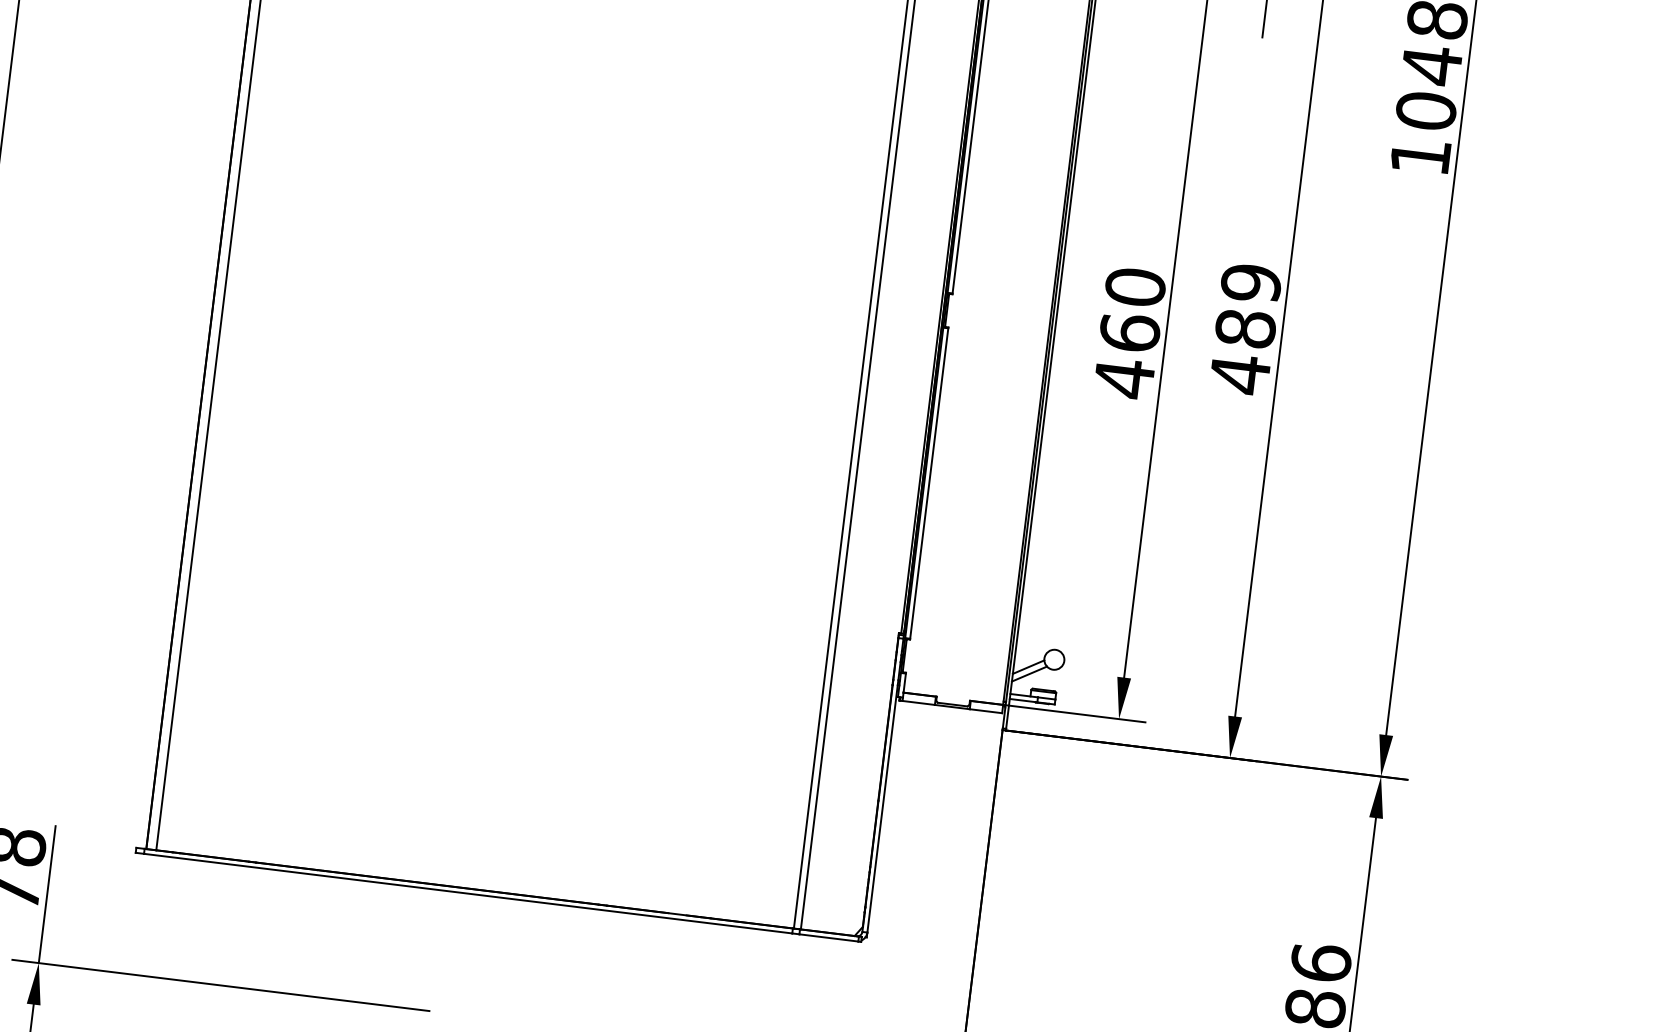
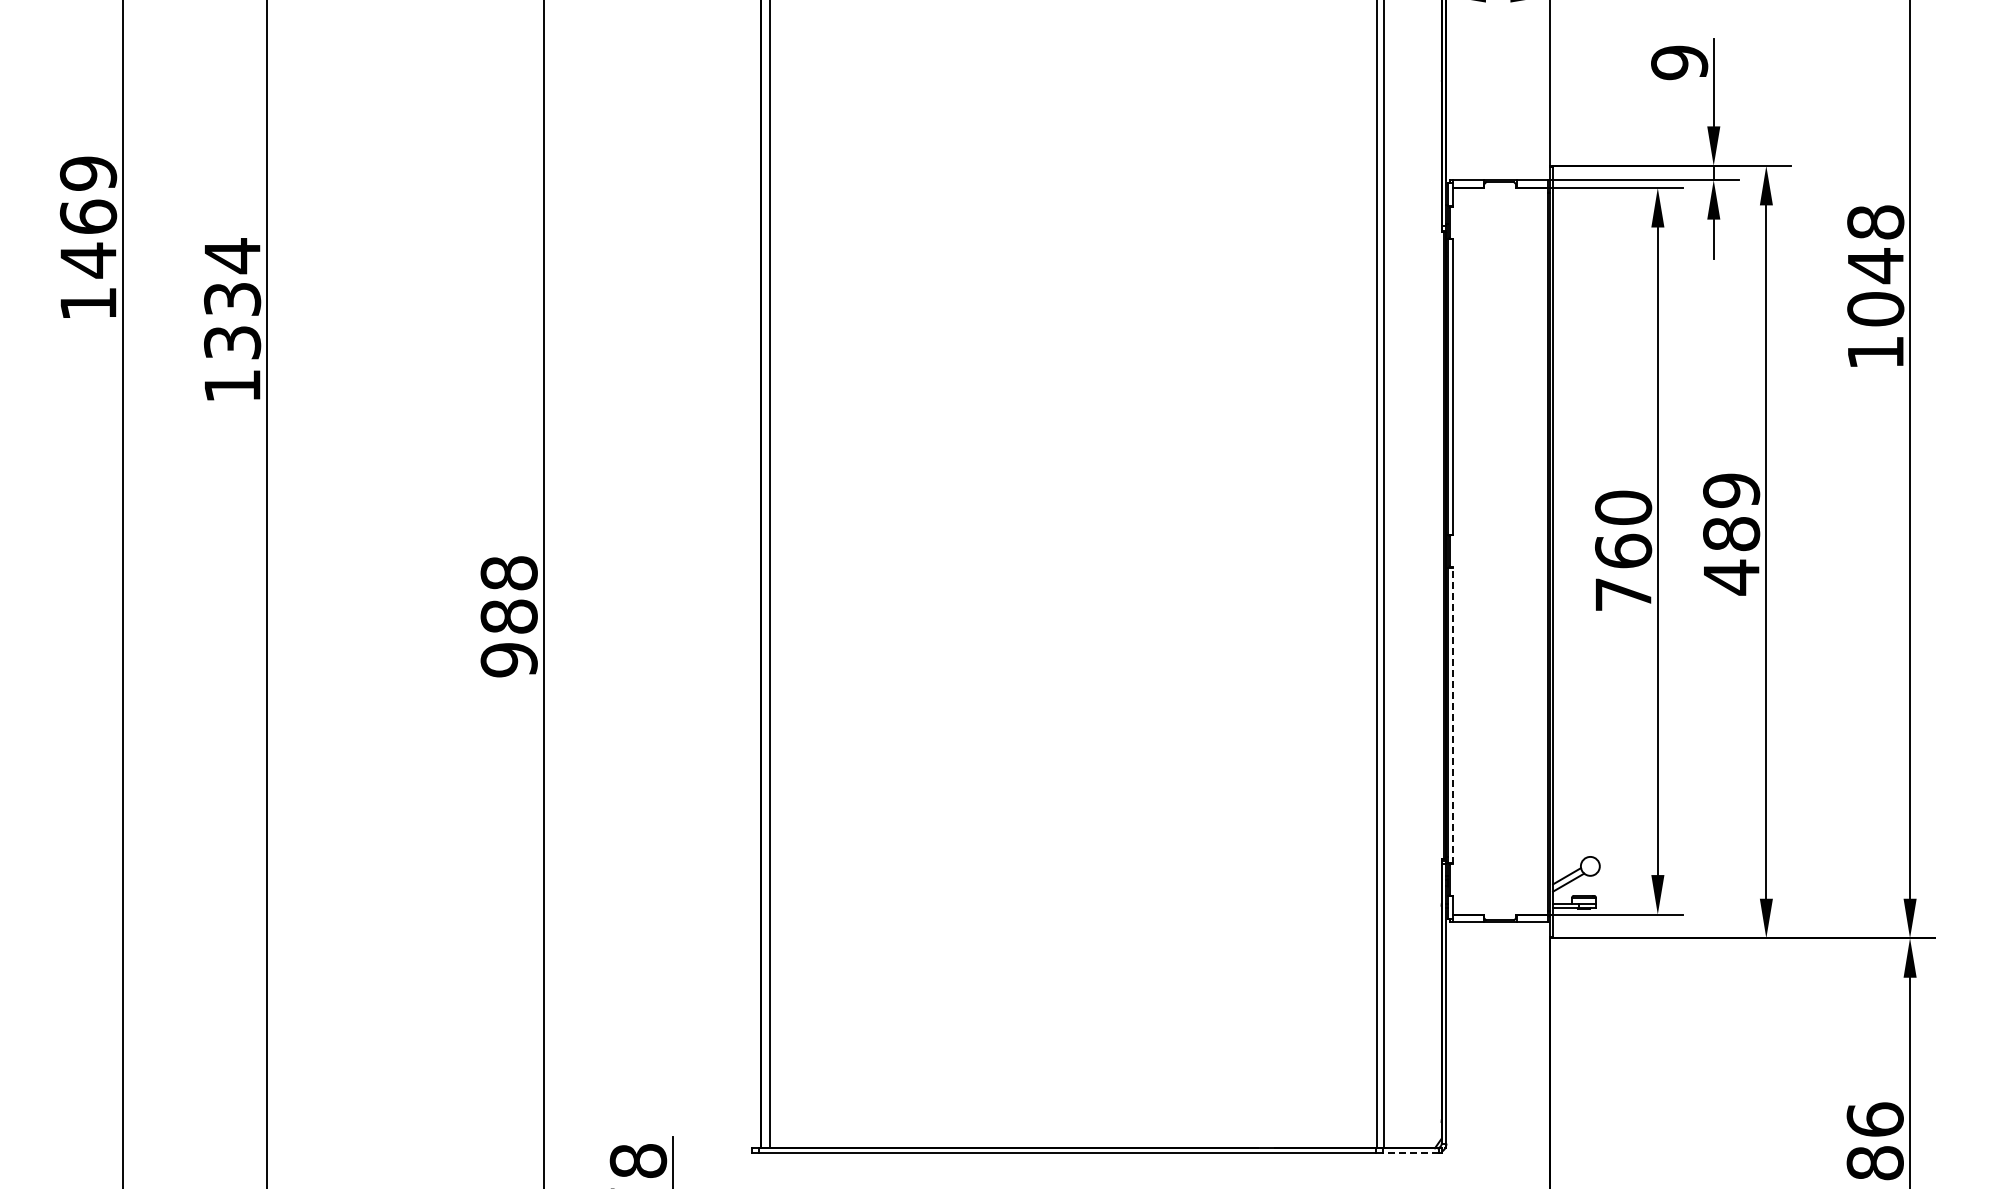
text: (1124, 378) -> (1623, 594), 460 -> 760
line: (928, 483) -> (1452, 715), solid -> dashed
line: (828, 938) -> (1410, 1153), solid -> dashed

